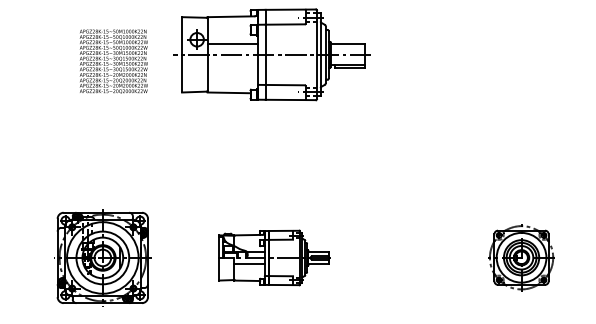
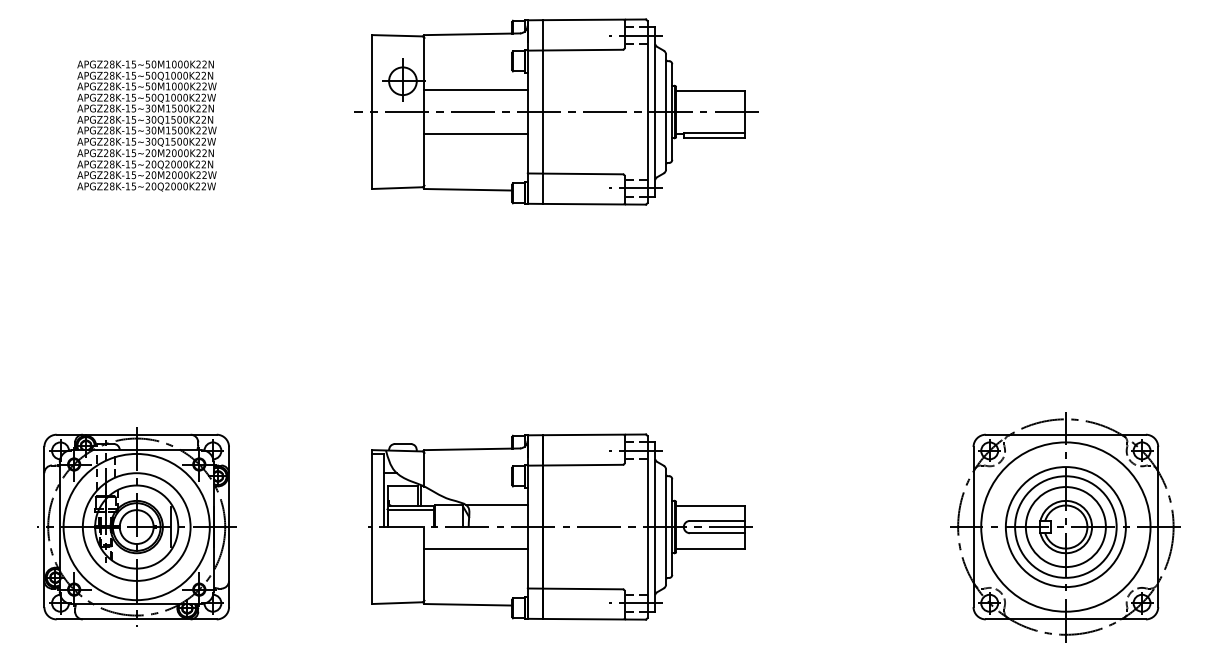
text: (113, 61) -> (146, 125), moved
line: (232, 65) -> (475, 133), added
part: (102, 257) -> (136, 526), moved
part: (274, 257) -> (560, 526), size x1.67
part: (521, 257) -> (1065, 526), size x1.67

